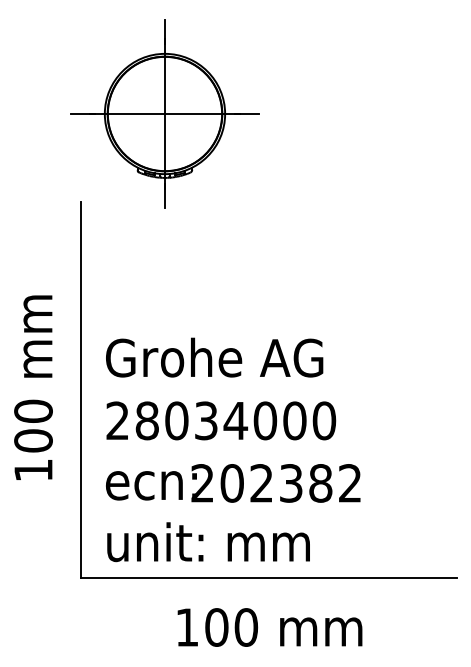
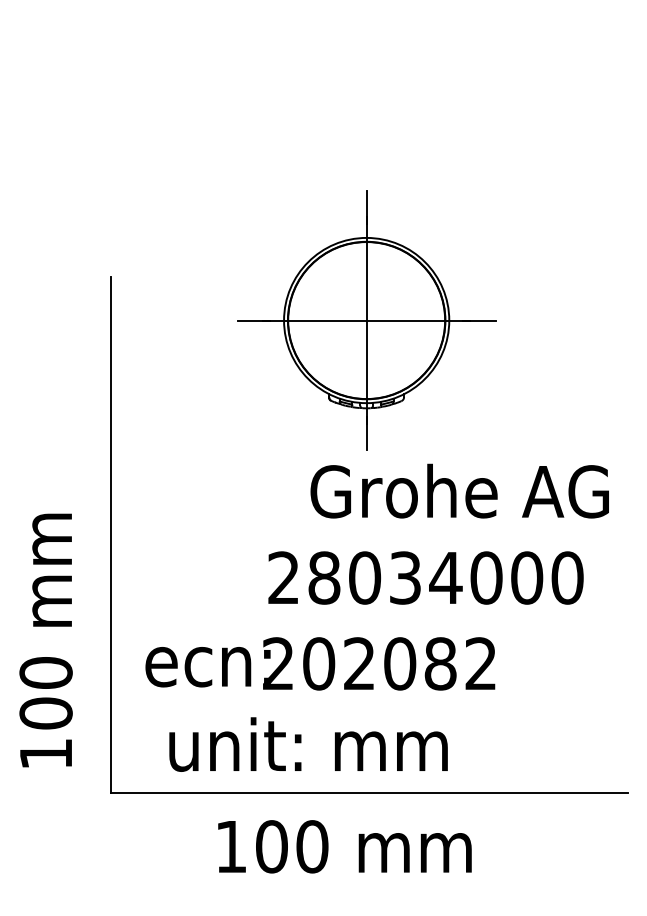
part: (164, 113) -> (366, 320), moved
text: (214, 357) -> (459, 490), moved
text: (33, 387) -> (45, 640), moved
text: (220, 420) -> (425, 577), moved
text: (291, 483) -> (400, 663), 202382 -> 202082
text: (208, 542) -> (308, 744), moved
text: (269, 627) -> (344, 846), moved

